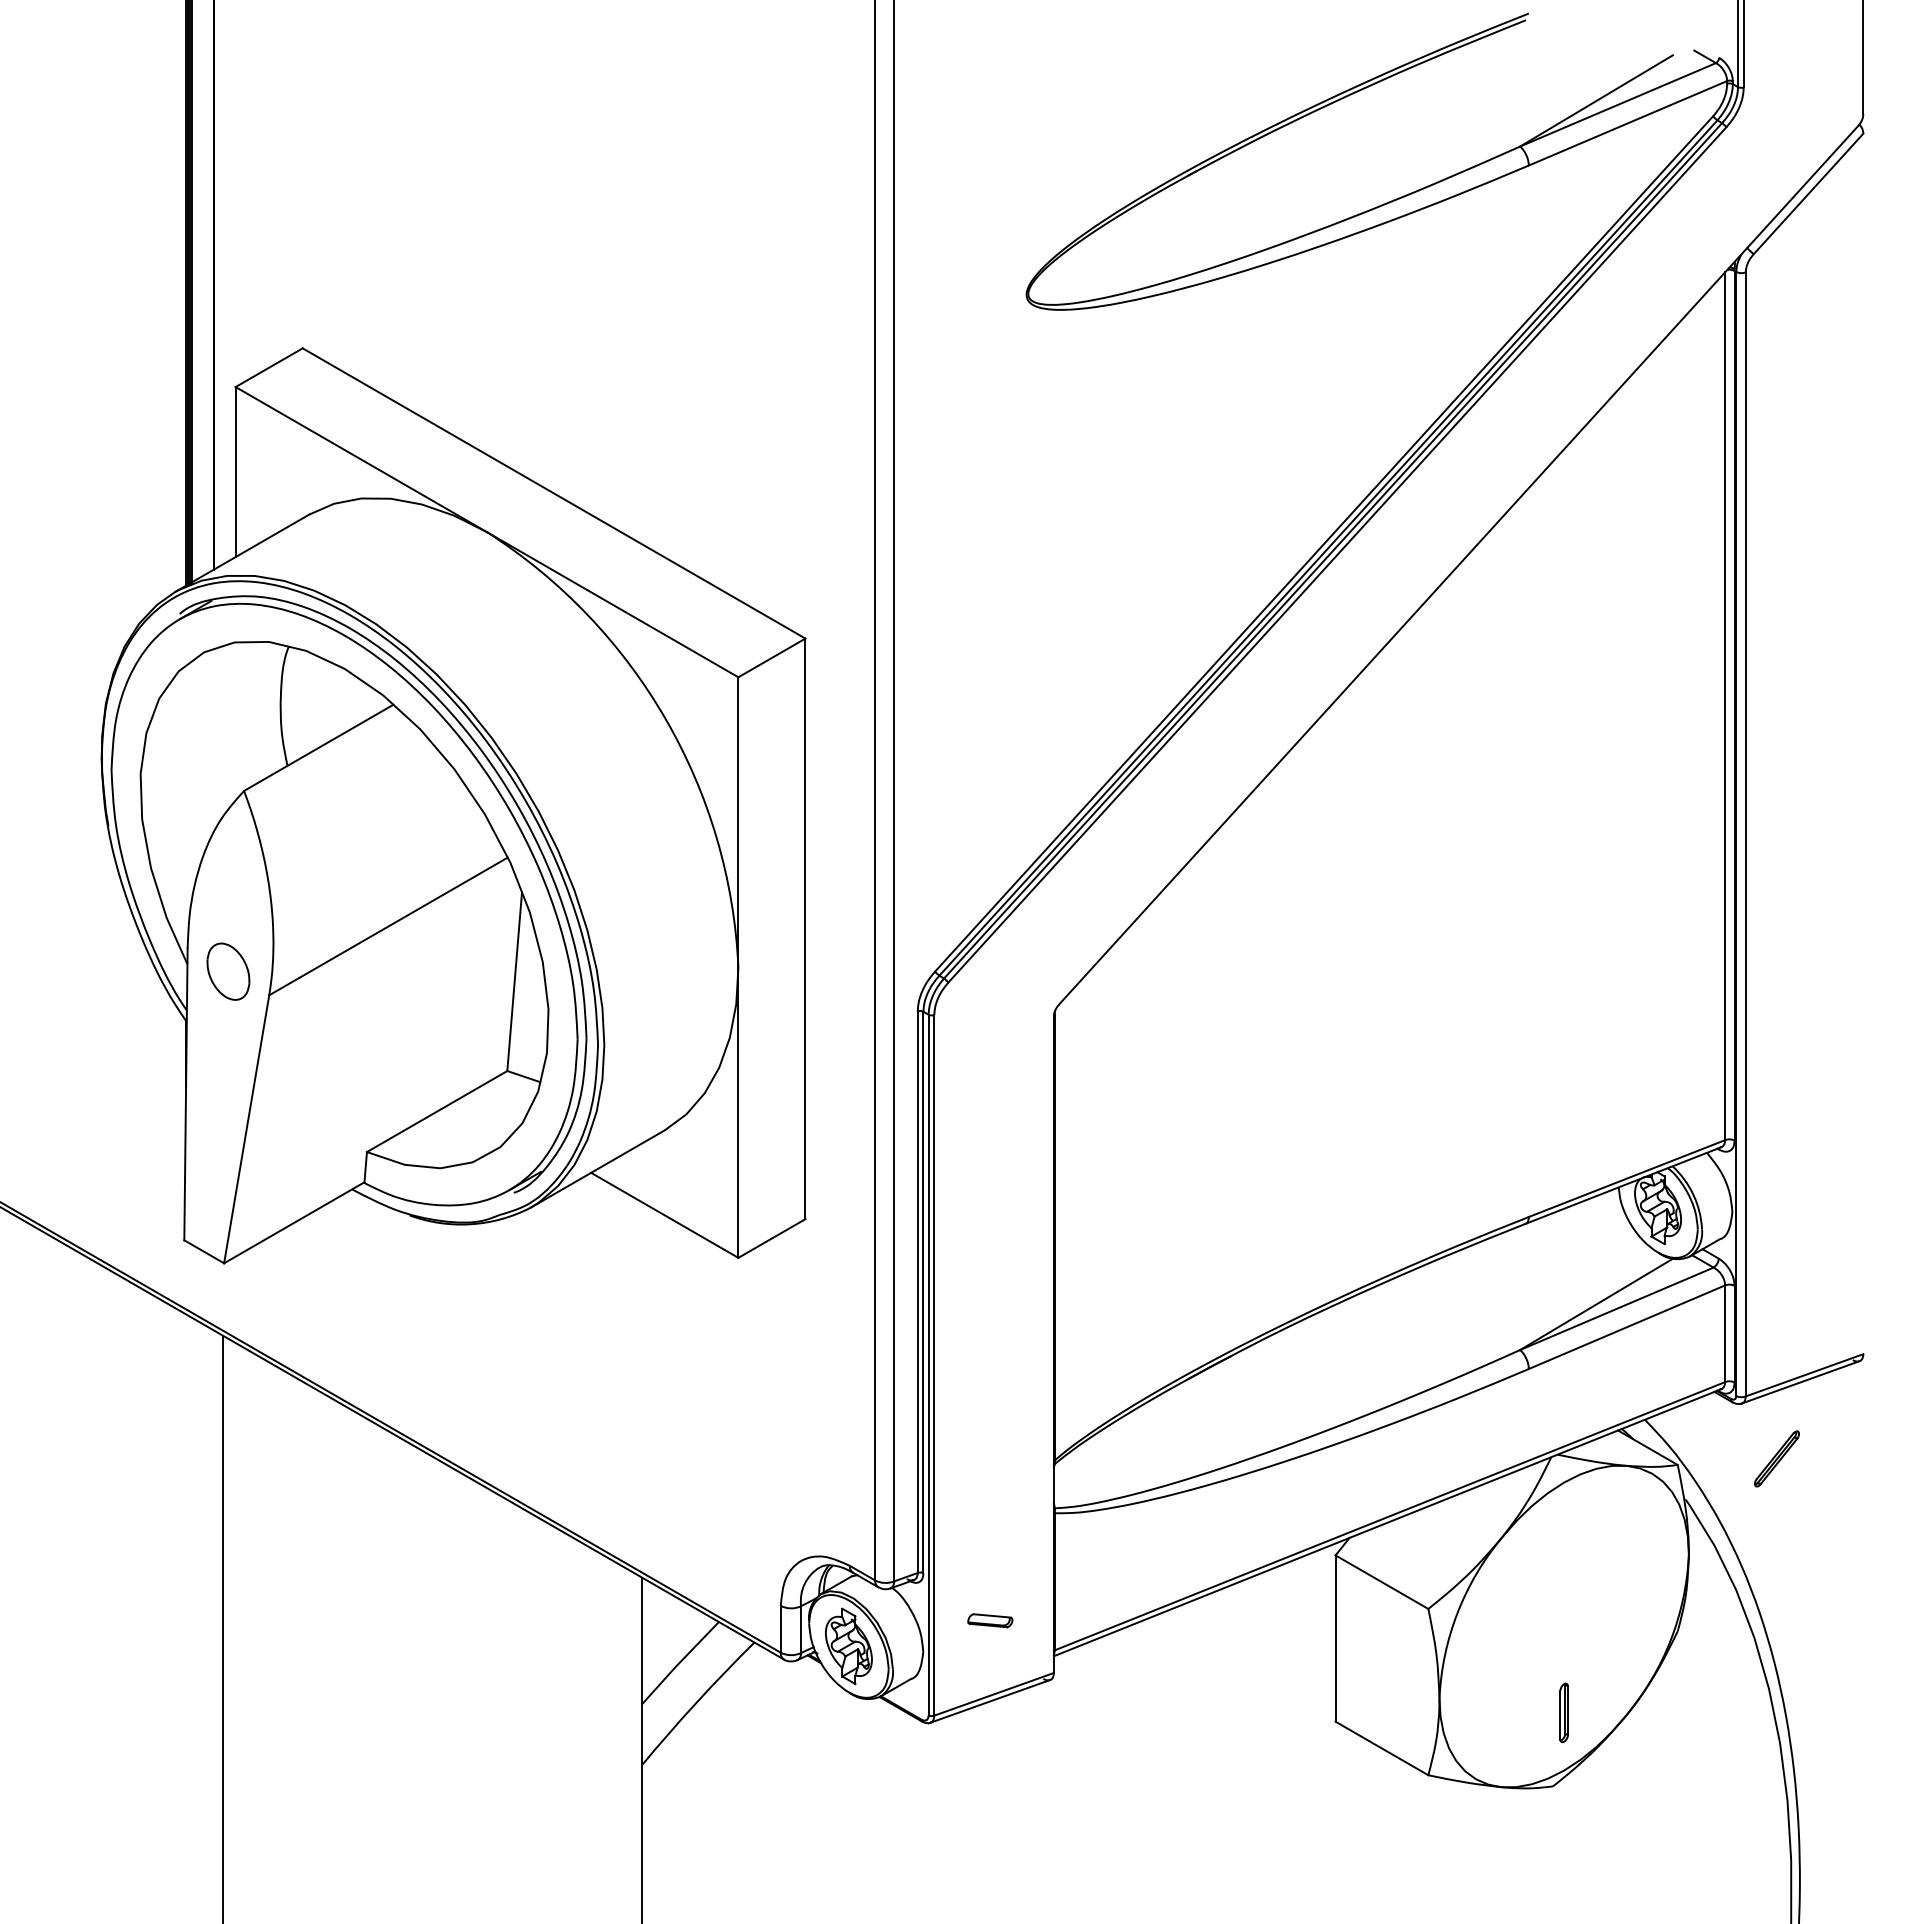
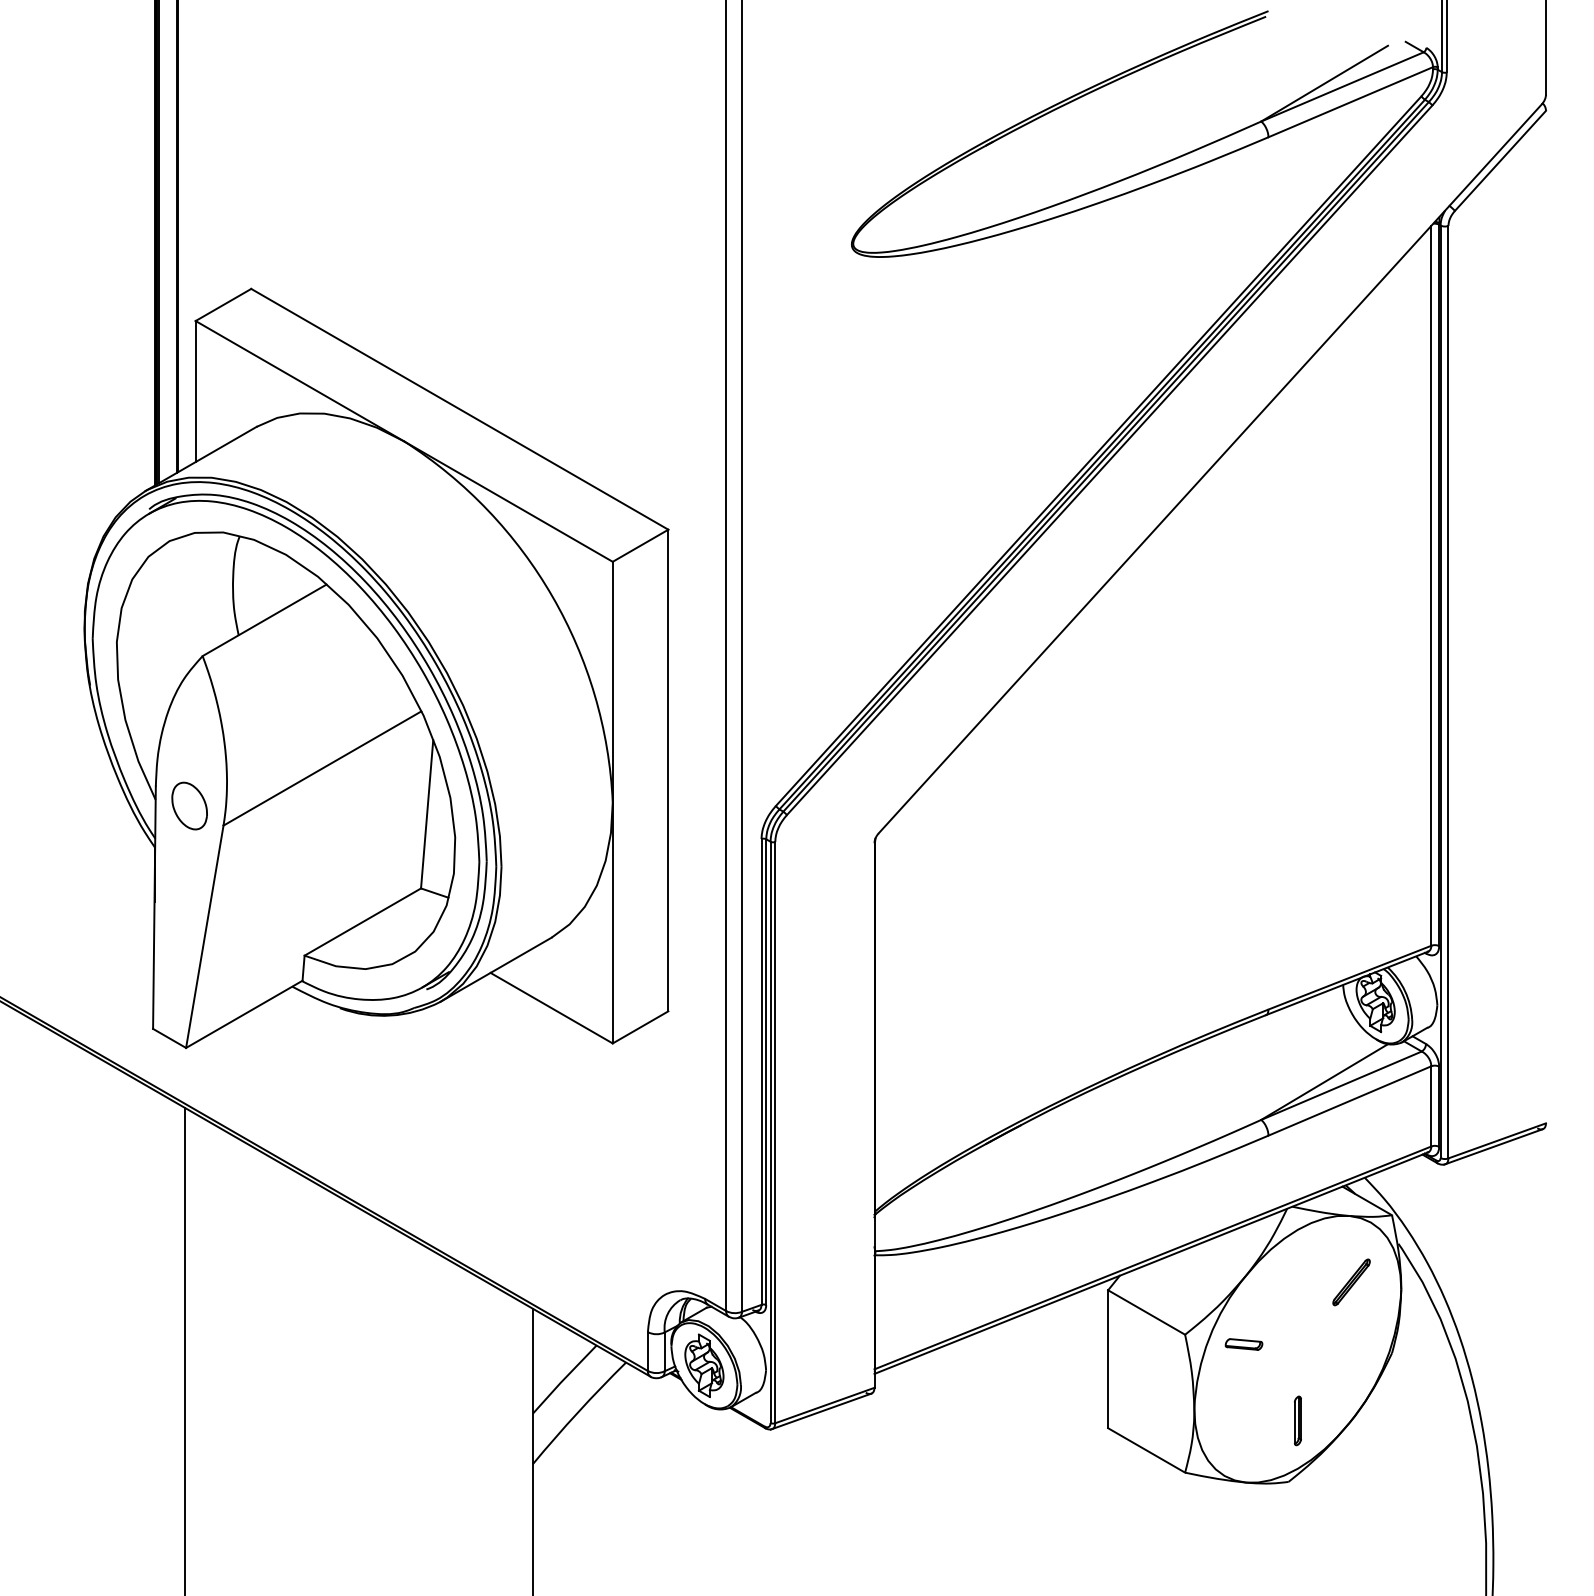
part: (1776, 1458) -> (1351, 1282), moved
part: (990, 1620) -> (1244, 1344), moved

